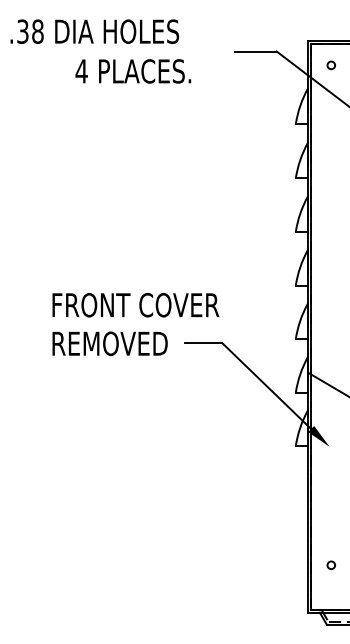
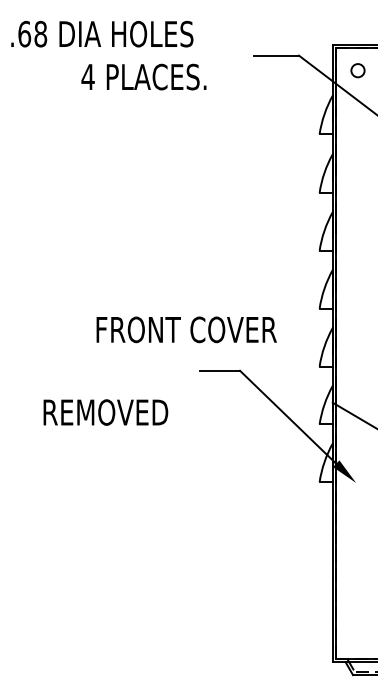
text: (22, 31) -> (24, 33), .38 -> .68
circle: (330, 65) -> (357, 70), size x1.6
text: (135, 304) -> (186, 329), moved
text: (109, 343) -> (105, 412), moved
circle: (330, 564) -> (357, 610), removed

